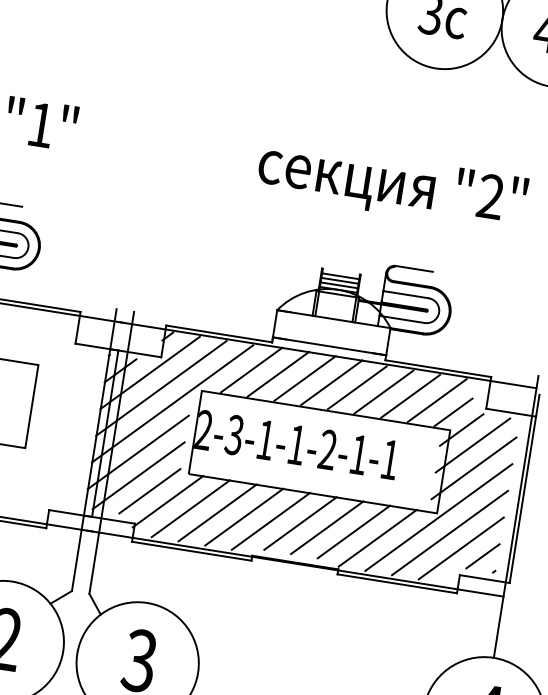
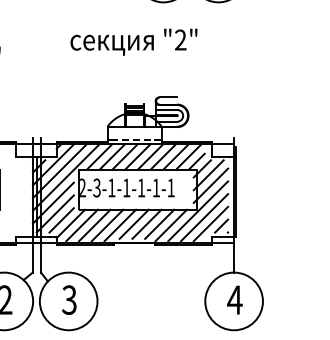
text: (391, 184) -> (133, 41), moved
line: (329, 345) -> (134, 139), solid -> dashed
text: (328, 448) -> (141, 187), 2-3-1-1-2-1-1 -> 2-3-1-1-1-1-1

